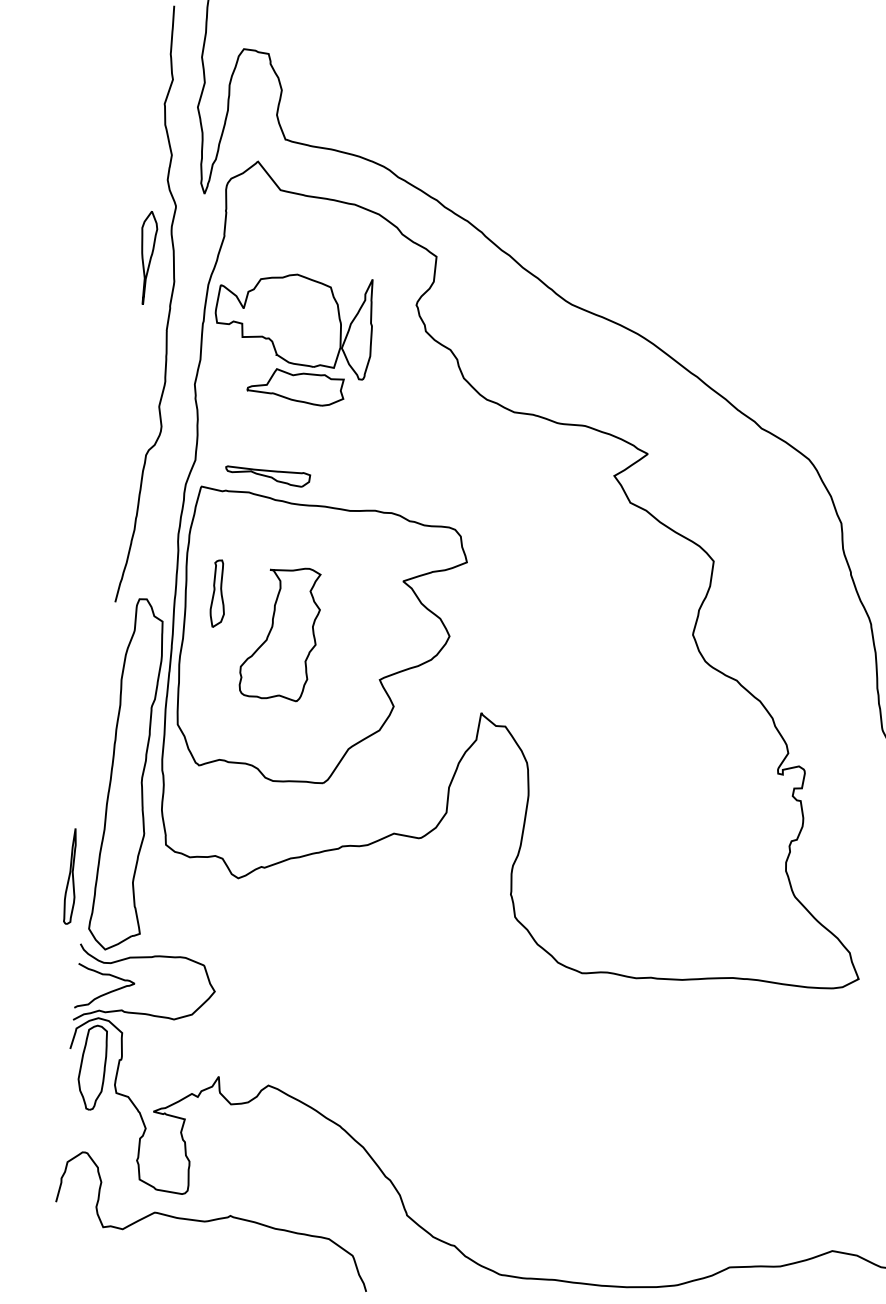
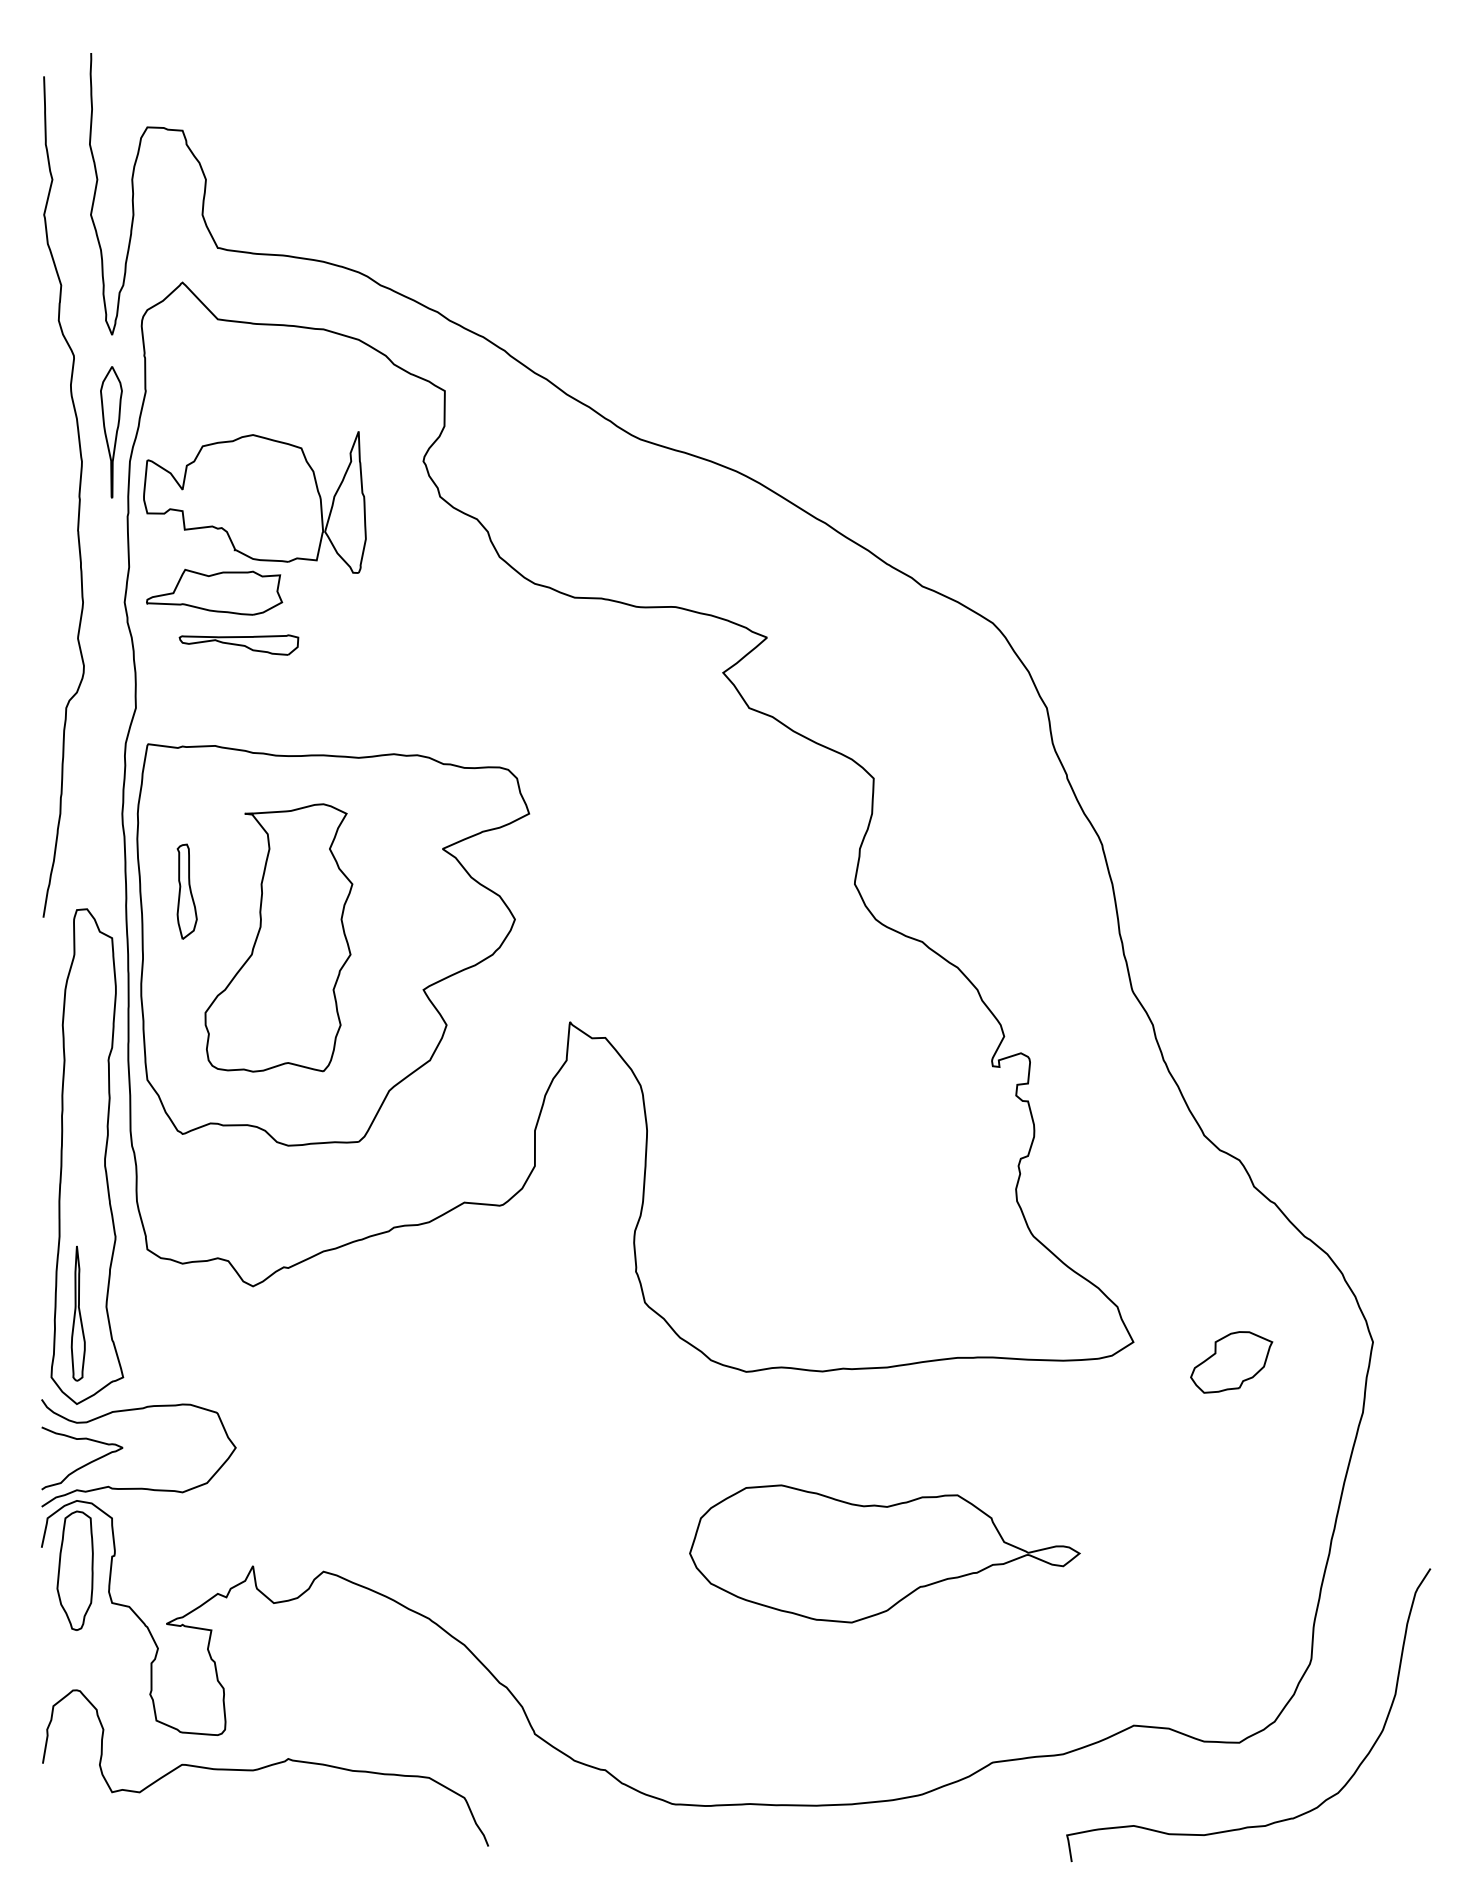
part: (146, 258) -> (111, 432), moved
part: (296, 386) -> (214, 591), moved
part: (267, 476) -> (238, 644), moved
part: (280, 632) -> (278, 937), size x1.43
part: (71, 876) -> (77, 1313), moved
part: (667, 1111) -> (884, 1553), added

